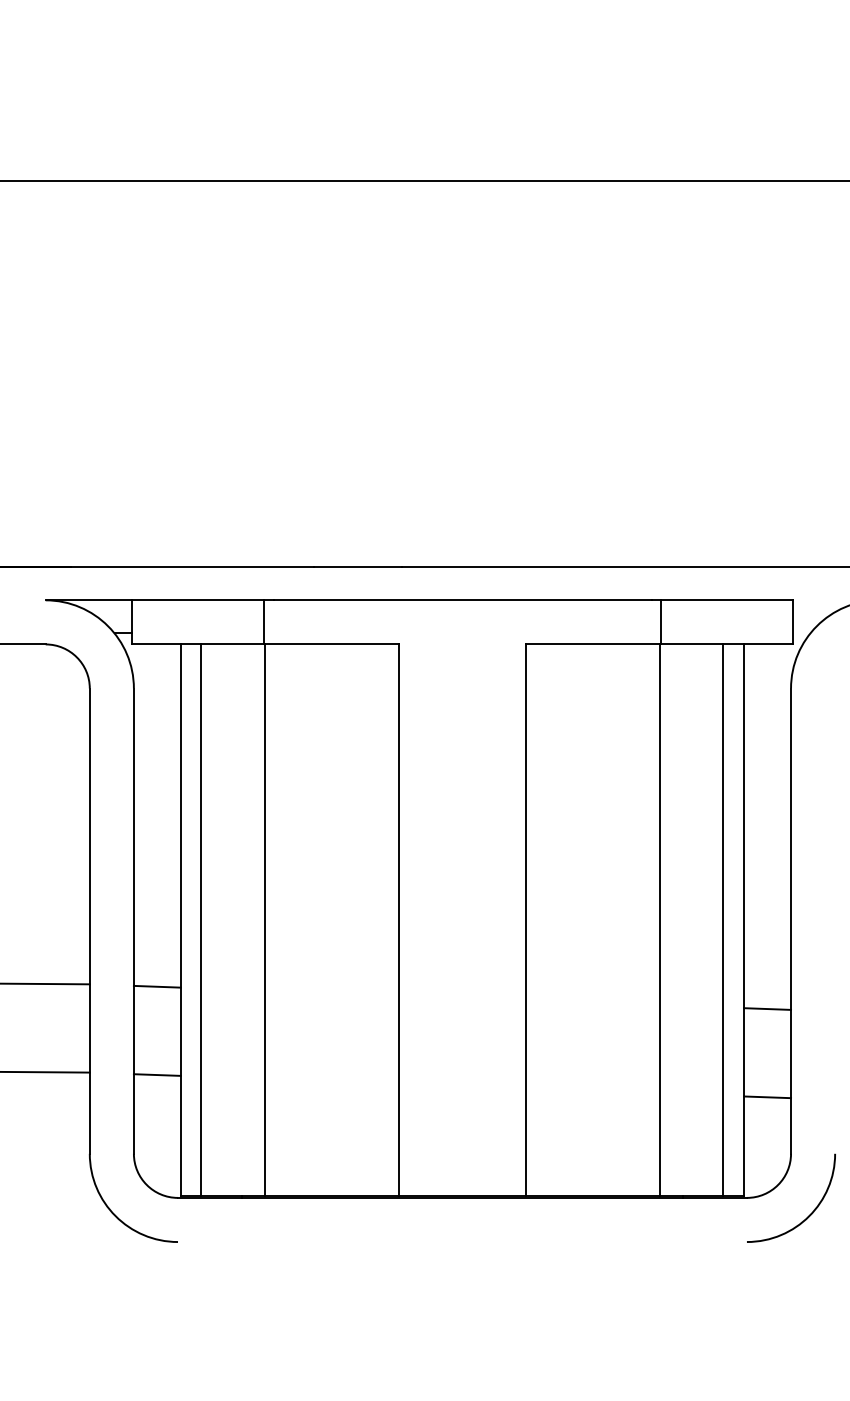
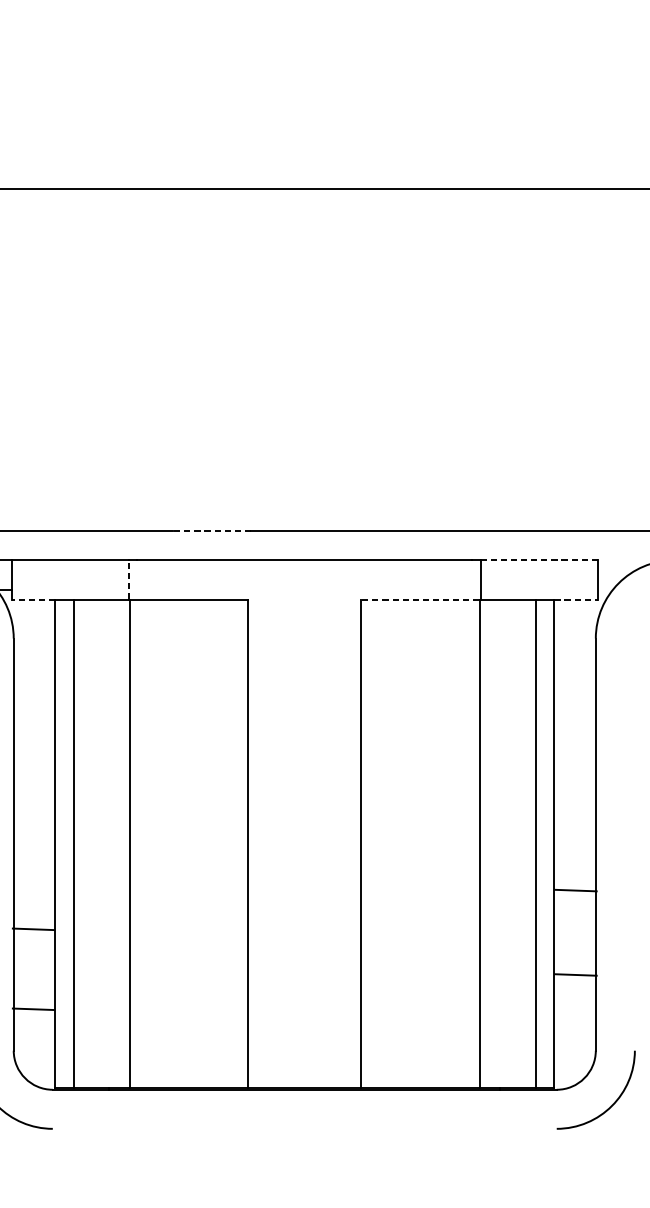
line: (357, 567) -> (211, 531), solid -> dashed
line: (727, 600) -> (539, 560), solid -> dashed
line: (264, 621) -> (129, 579), solid -> dashed
line: (156, 644) -> (33, 599), solid -> dashed
line: (592, 644) -> (419, 599), solid -> dashed
line: (768, 644) -> (575, 599), solid -> dashed
line: (156, 986) -> (32, 929), moved
line: (767, 1008) -> (575, 890), moved
line: (156, 1074) -> (32, 1008), moved
line: (767, 1097) -> (575, 975), moved

